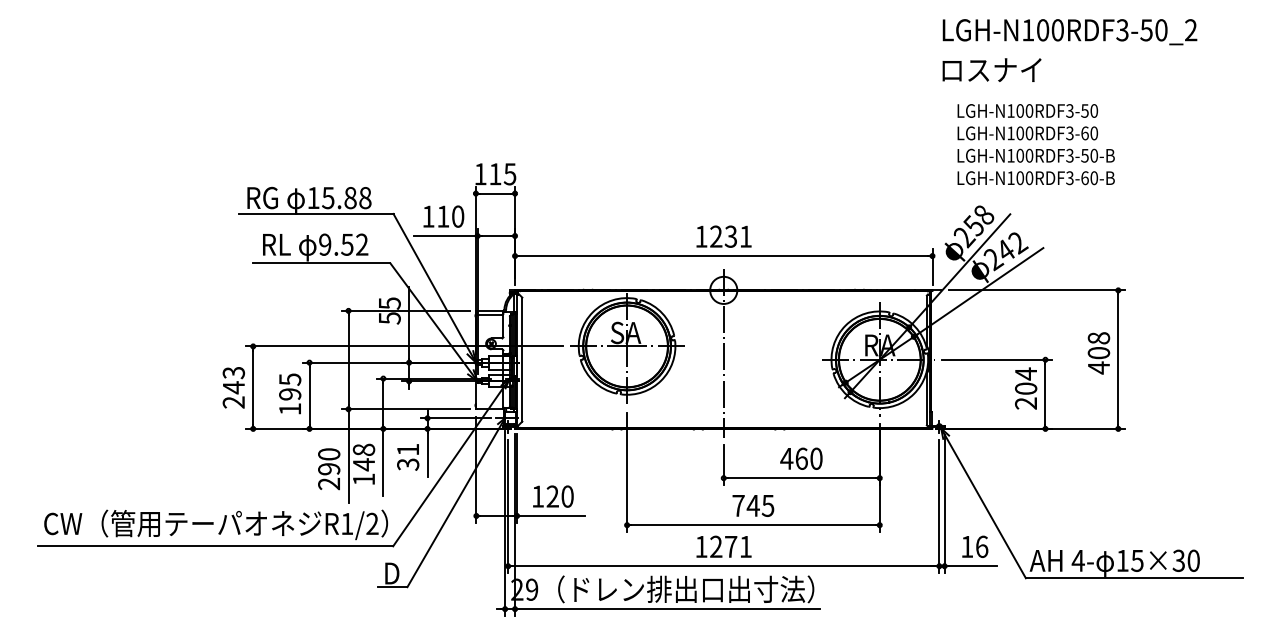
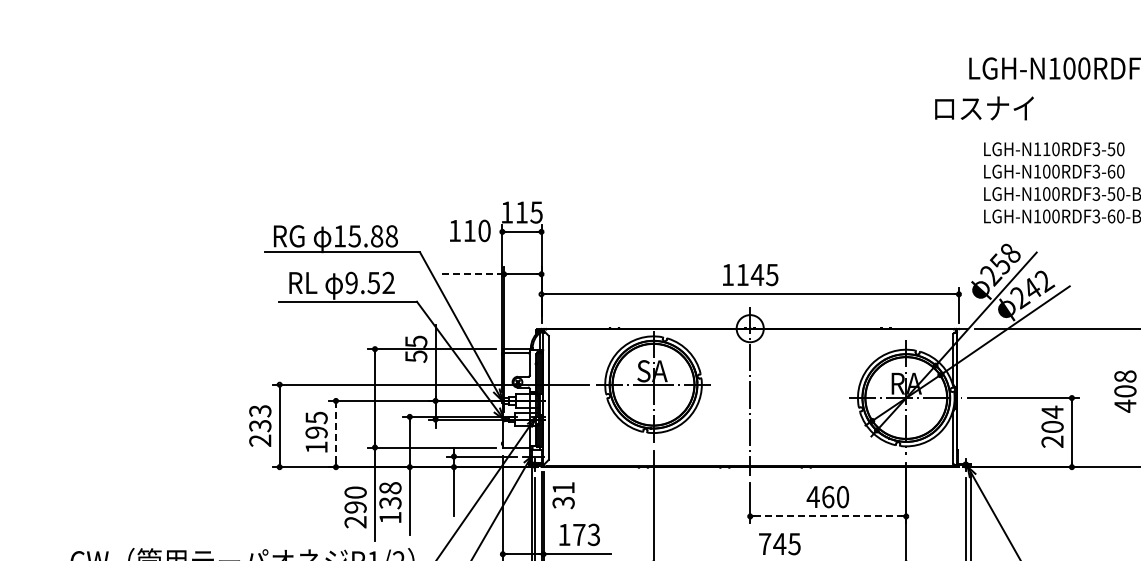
text: (991, 69) -> (983, 107), moved
text: (1019, 110) -> (1045, 148), LGH-N100RDF3-50 -> LGH-N110RDF3-50
text: (443, 216) -> (469, 230), moved
line: (445, 236) -> (471, 274), solid -> dashed
text: (730, 236) -> (756, 274), 1231 -> 1145
text: (233, 387) -> (259, 425), 243 -> 233
line: (309, 395) -> (335, 433), solid -> dashed
text: (408, 457) -> (563, 495), moved
text: (363, 464) -> (389, 502), 148 -> 138
line: (801, 478) -> (827, 516), solid -> dashed
text: (559, 496) -> (585, 534), 120 -> 173

